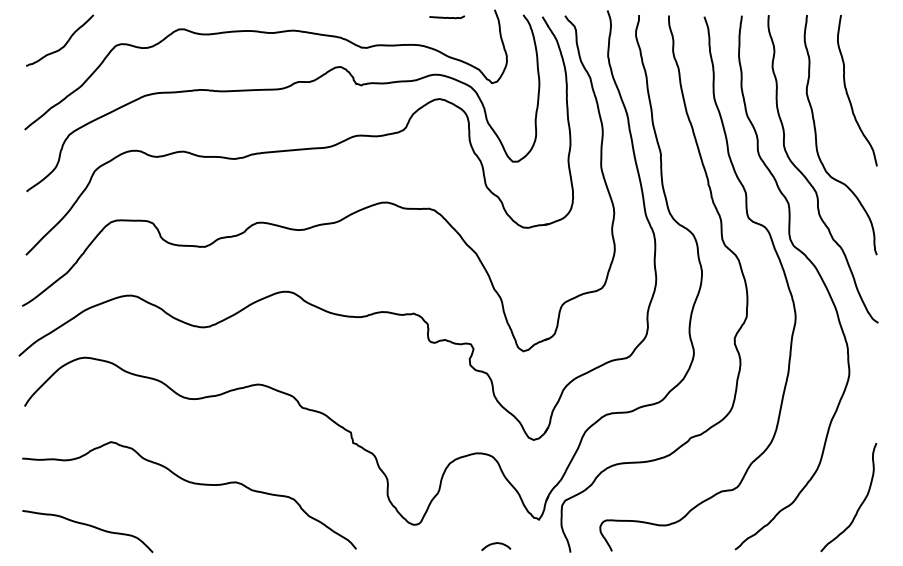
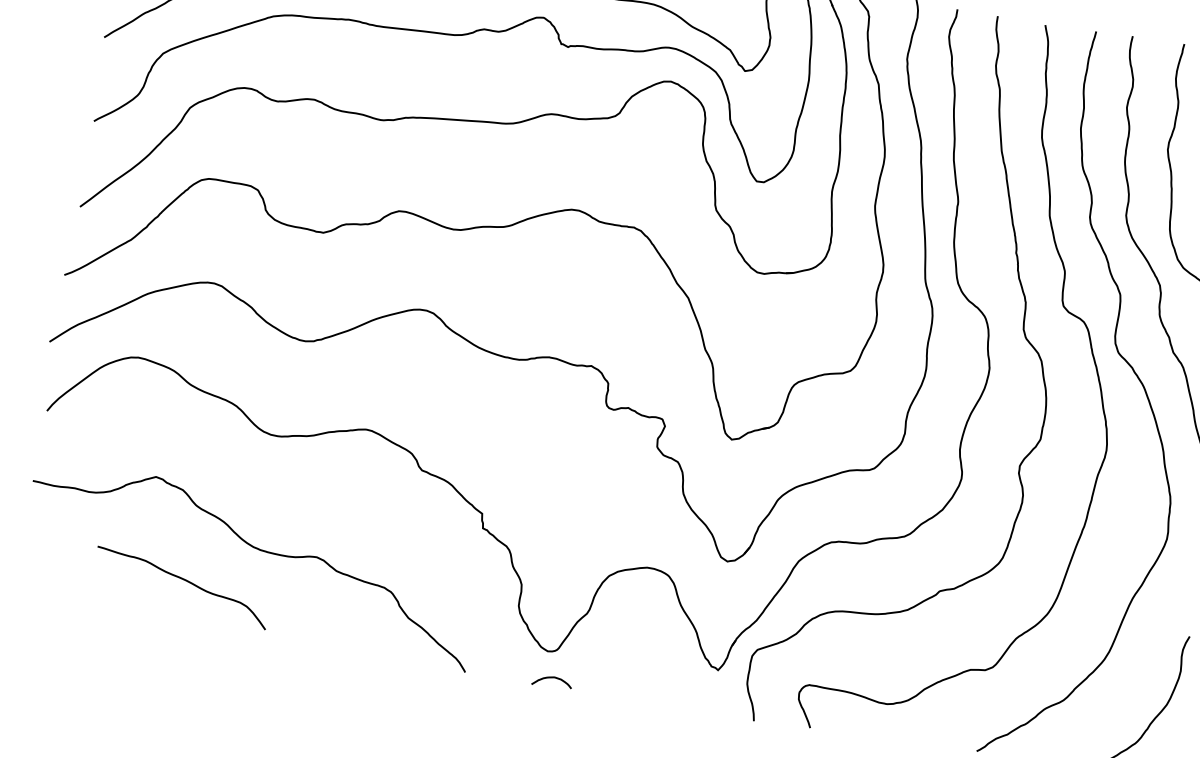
curve: (88, 526) -> (183, 581), moved
curve: (496, 544) -> (552, 679), moved

